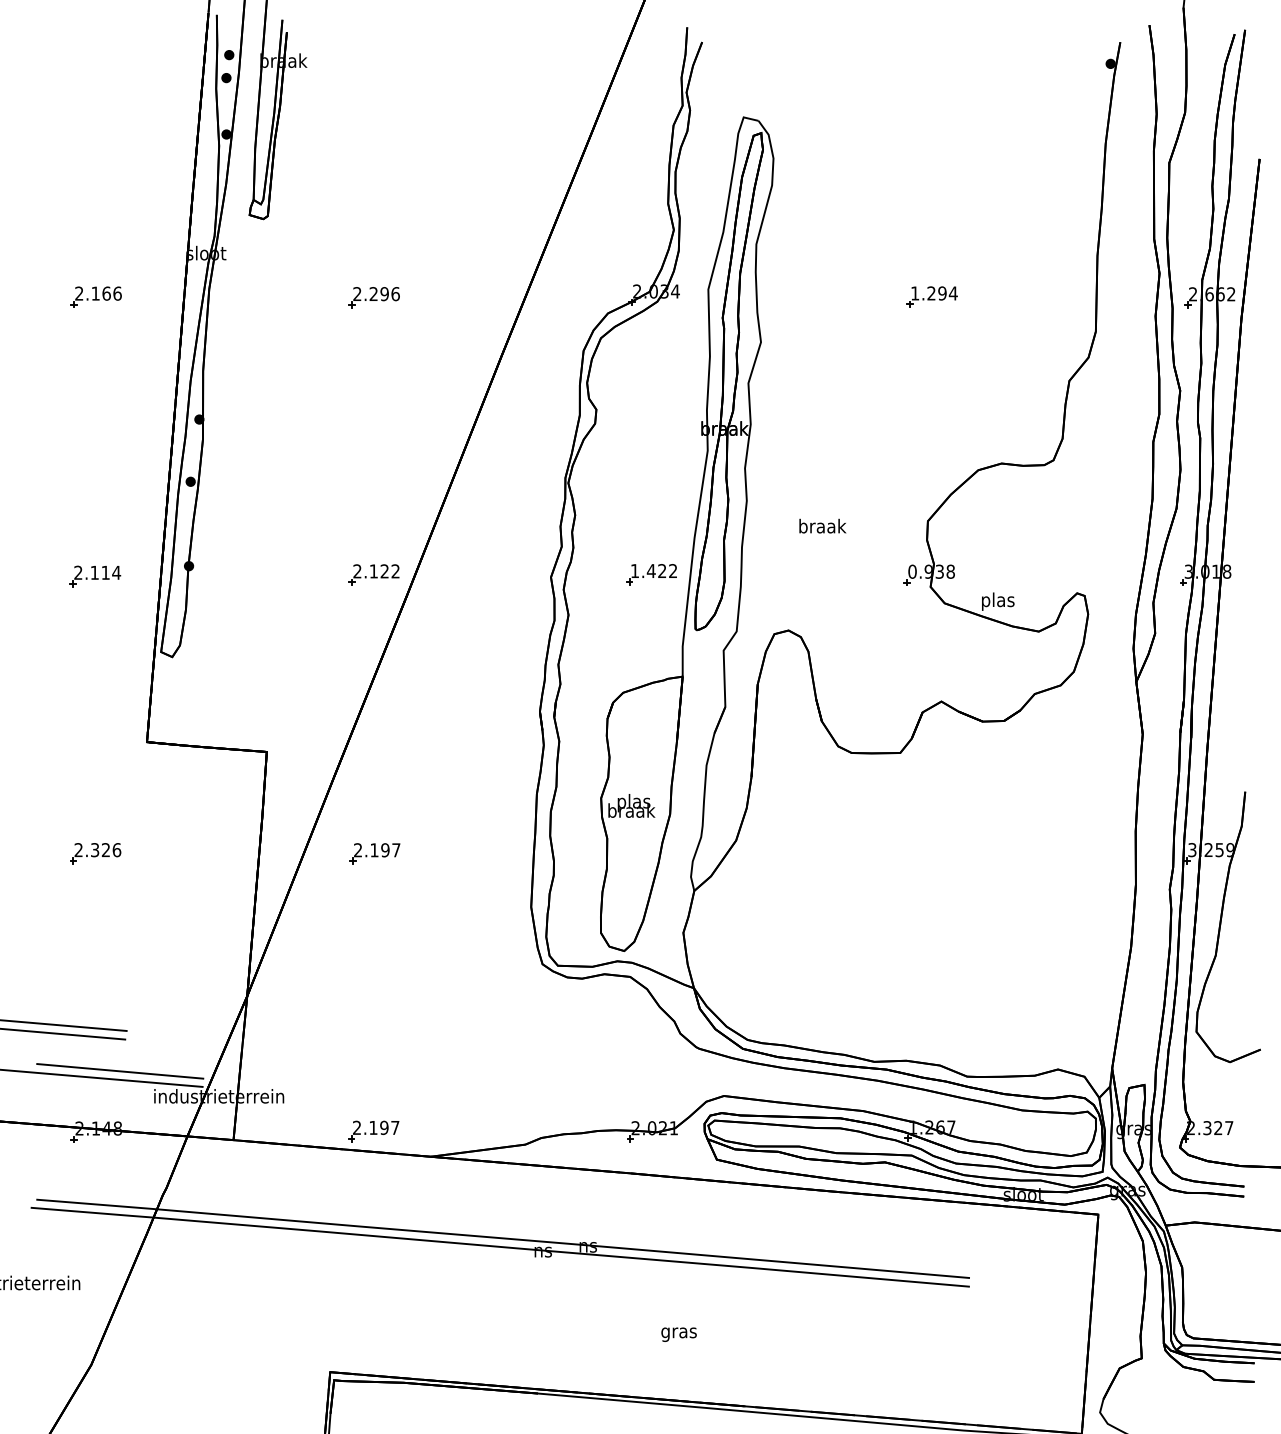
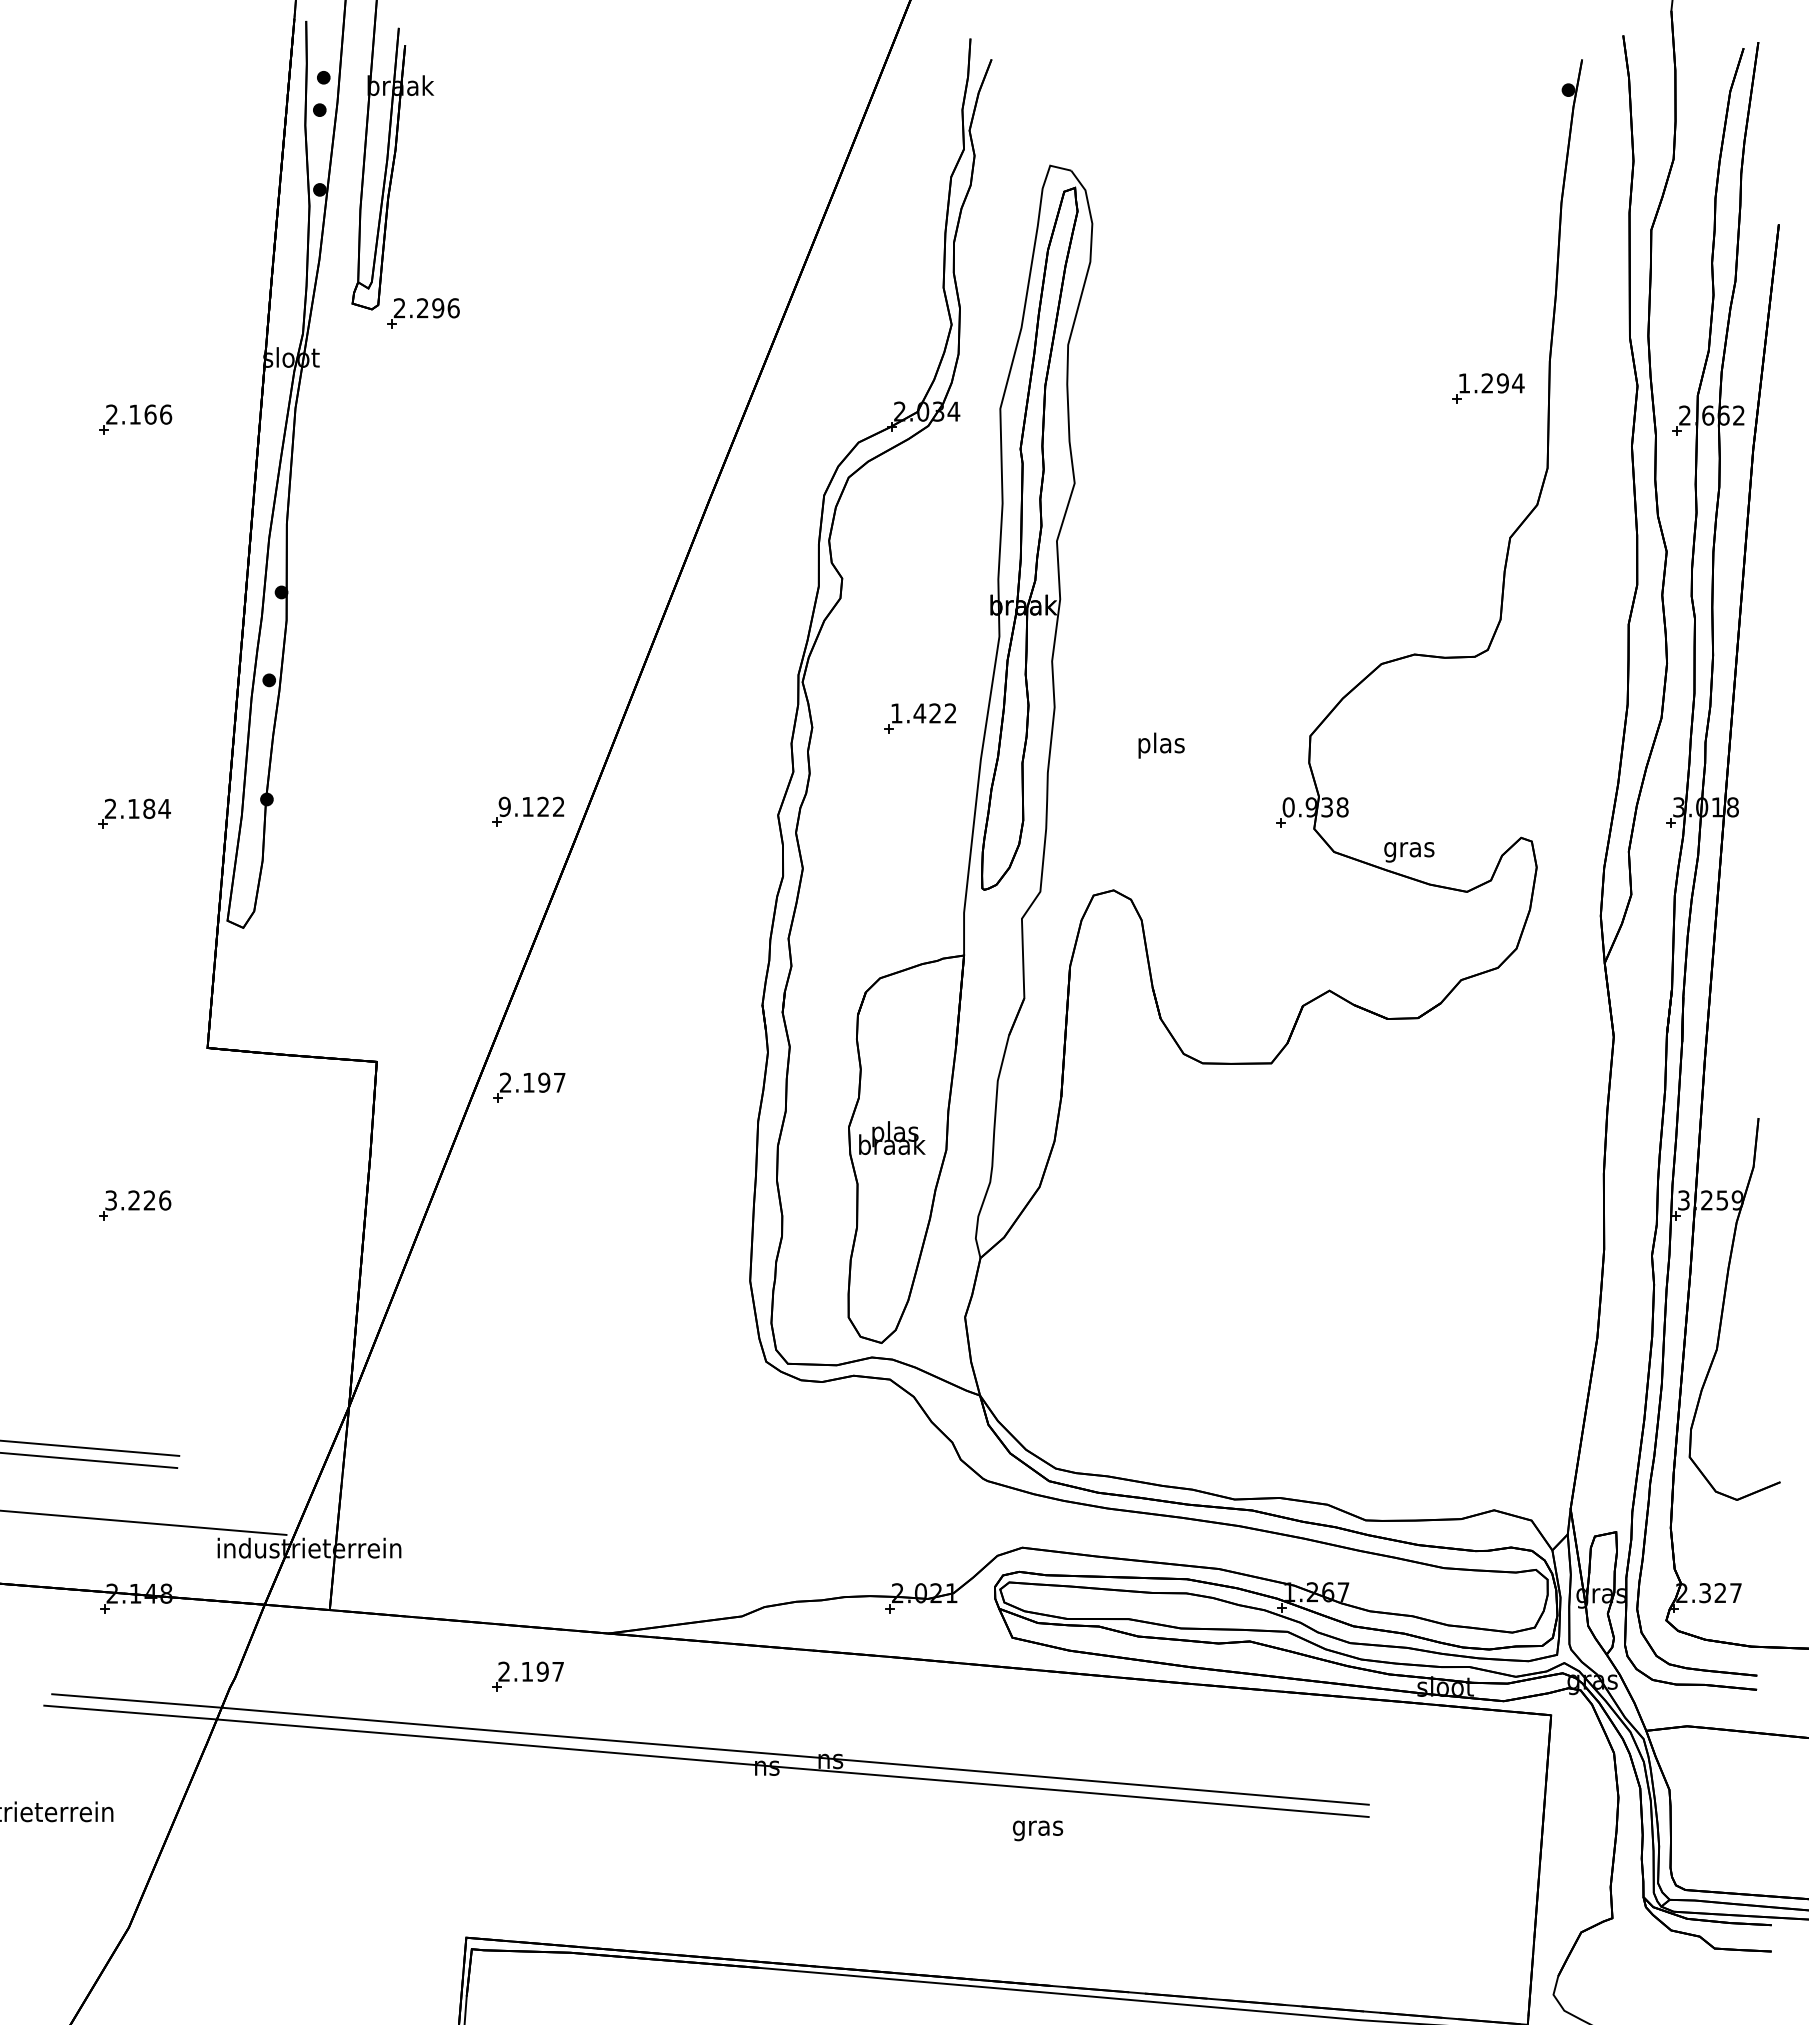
part: (374, 297) -> (423, 313), moved
part: (932, 297) -> (1488, 388), moved
text: (822, 527) -> (1161, 745), braak -> plas
text: (357, 571) -> (504, 807), 2.122 -> 9.122
text: (105, 572) -> (149, 808), 2.114 -> 2.184
part: (651, 574) -> (919, 718), moved
text: (998, 601) -> (1409, 849), plas -> gras
text: (86, 850) -> (122, 1200), 2.326 -> 3.226
part: (374, 853) -> (529, 1087), moved
line: (120, 1071) -> (169, 1512), removed
part: (373, 1131) -> (527, 1676), moved
text: (679, 1334) -> (1038, 1830), moved

